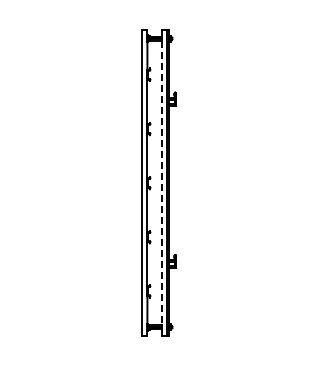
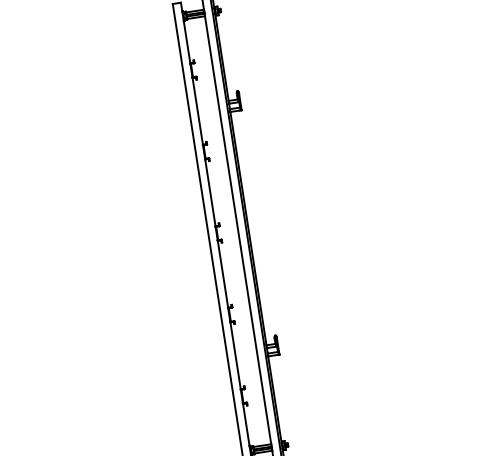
line: (161, 183) -> (238, 231), dashed -> solid

